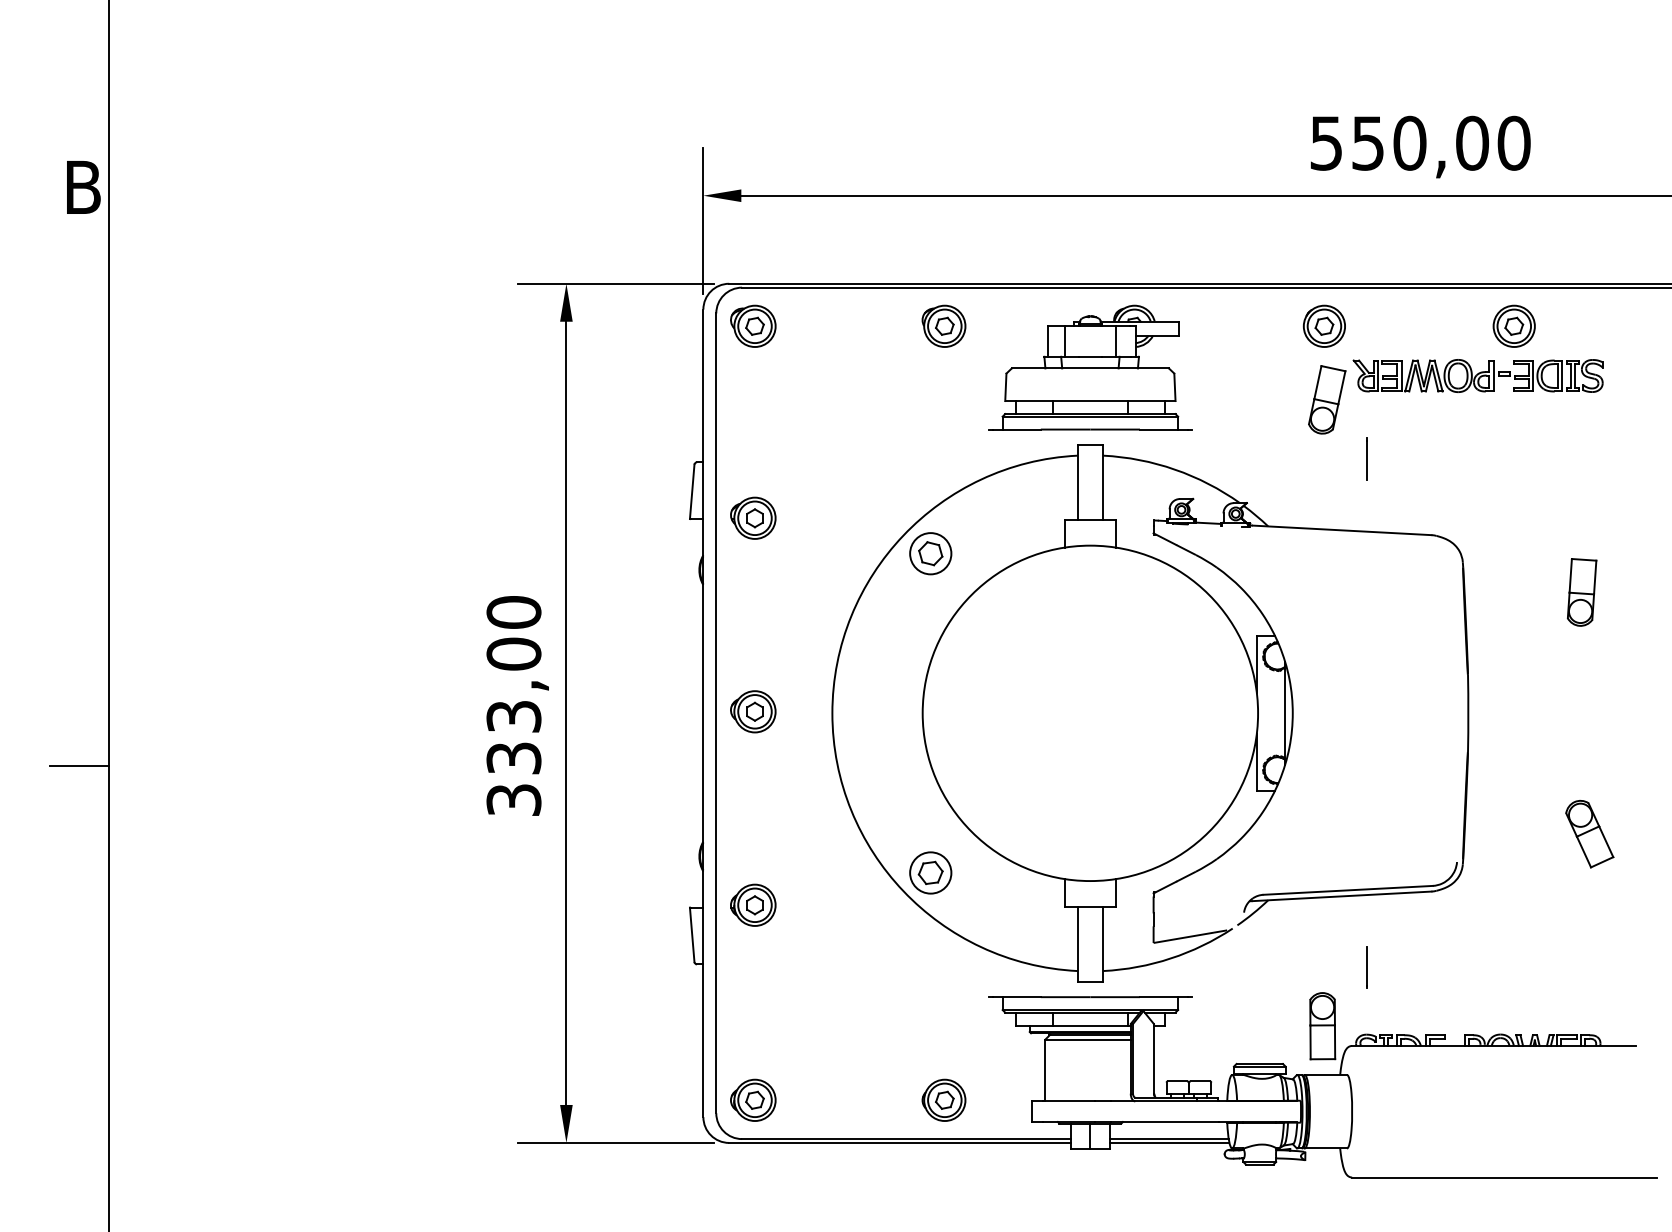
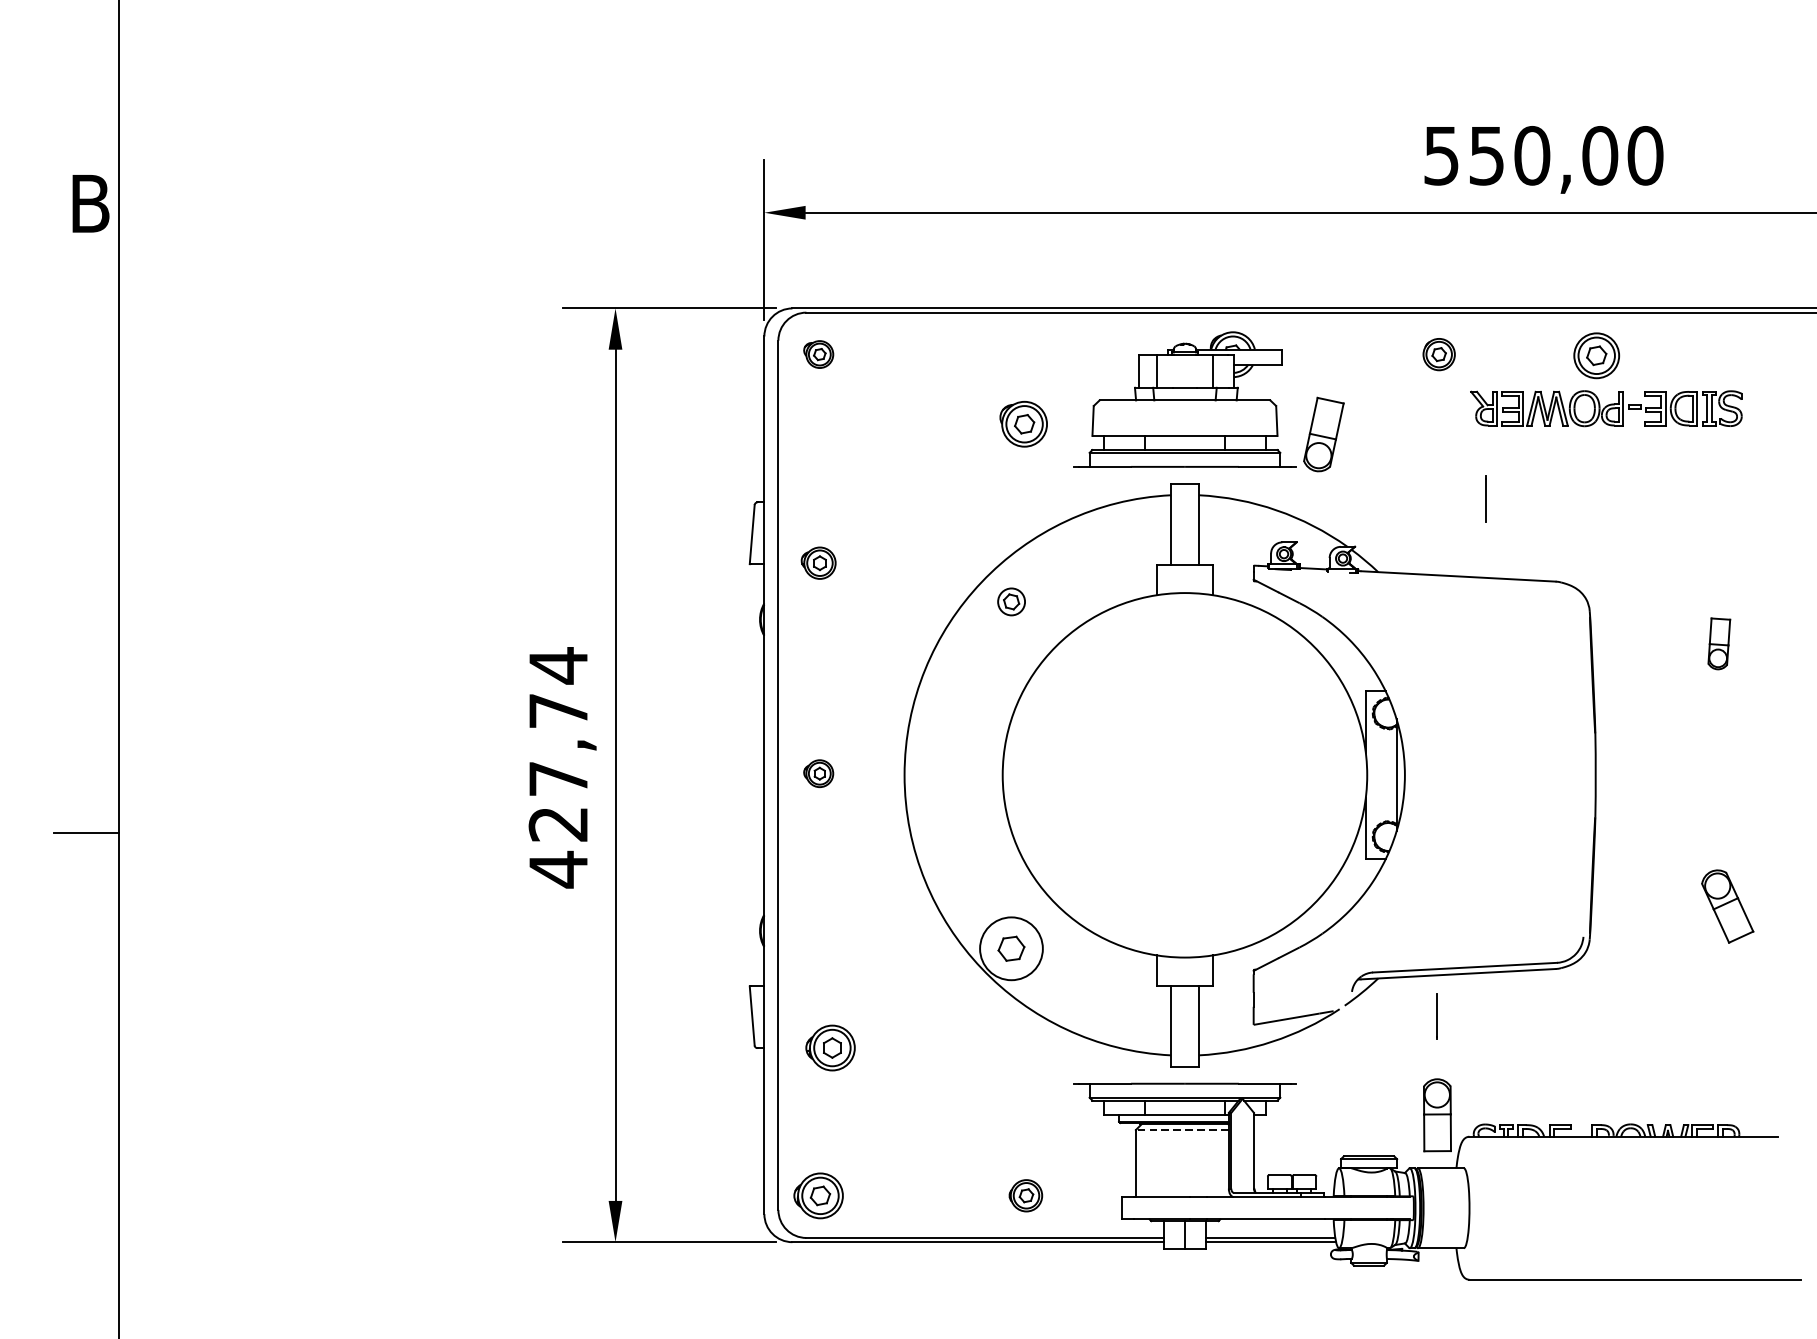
part: (753, 325) -> (818, 353), size x0.6
part: (943, 325) -> (1023, 423), moved
part: (1323, 325) -> (1438, 353), size x0.7
part: (1513, 325) -> (1595, 354), moved
part: (1327, 399) -> (1324, 434), moved
part: (753, 517) -> (818, 562), size x0.7
part: (930, 553) -> (1011, 601), size x0.6
part: (1581, 592) -> (1718, 643), size x0.7
text: (513, 706) -> (558, 767), 333,00 -> 427,74
part: (753, 711) -> (818, 773), size x0.6
circle: (930, 872) -> (1011, 948), size x1.4
part: (753, 904) -> (830, 1047), moved
line: (1366, 967) -> (1436, 1016), moved
line: (1088, 1039) -> (1182, 1129), solid -> dashed
part: (943, 1099) -> (1025, 1194), size x0.7

